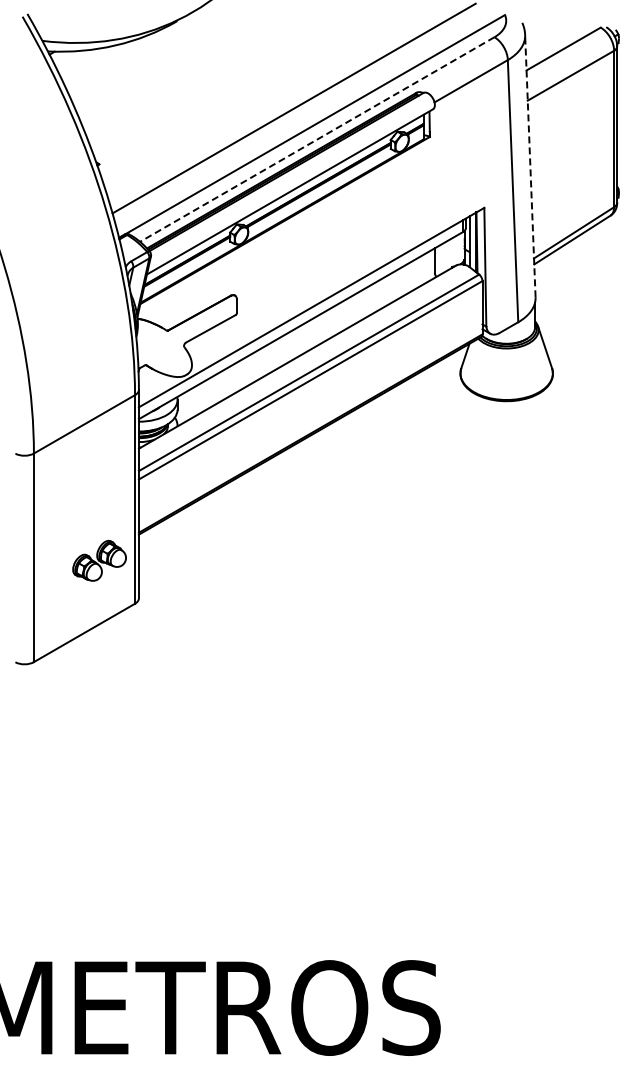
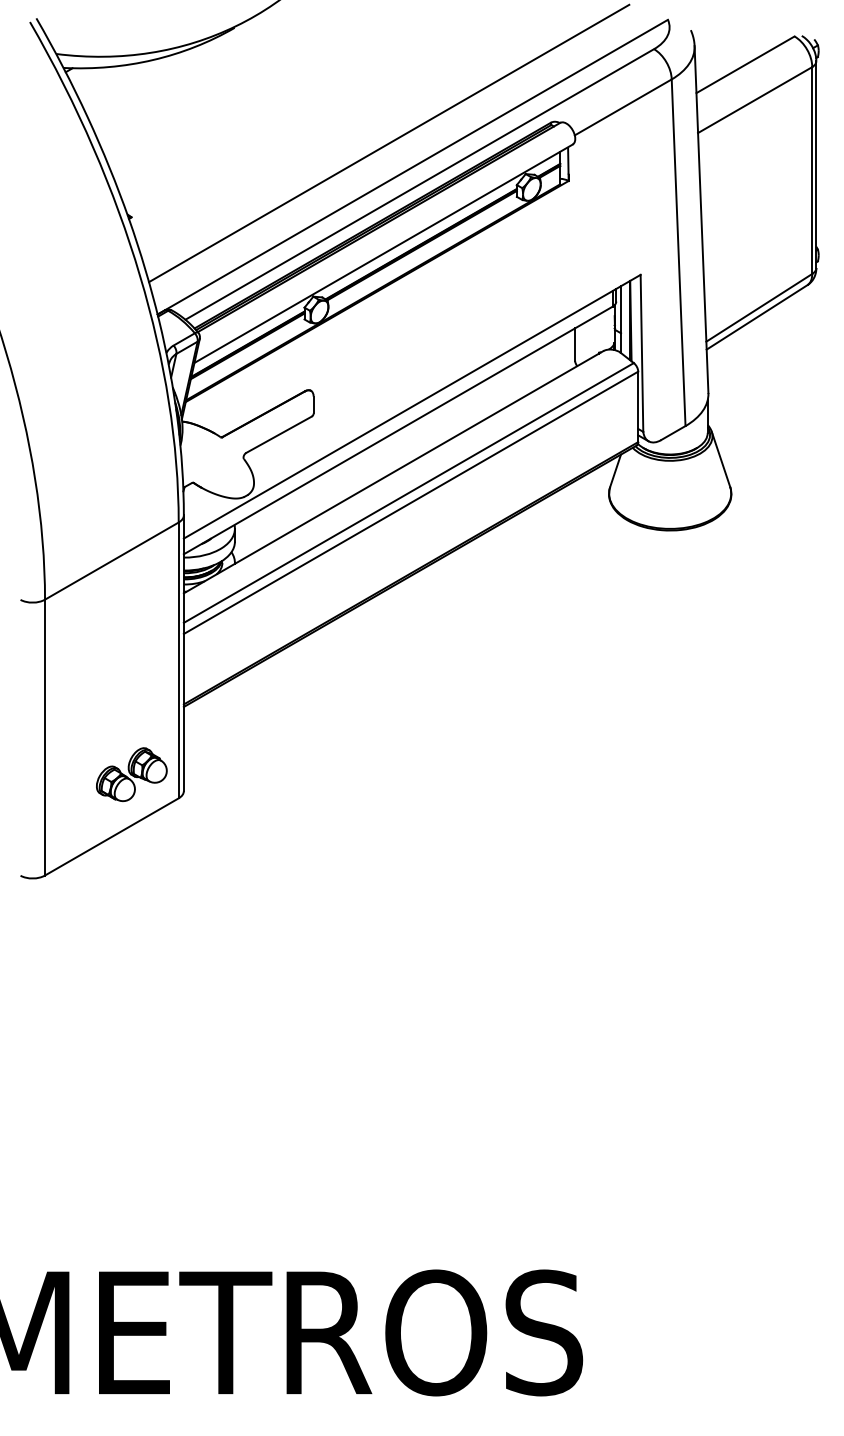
line: (317, 139) -> (420, 184), dashed -> solid
line: (530, 165) -> (701, 218), dashed -> solid
part: (99, 560) -> (131, 774), moved

